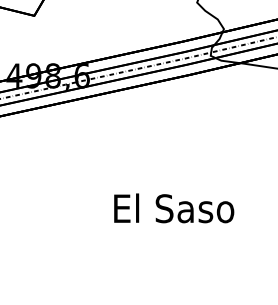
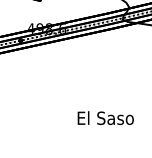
text: (173, 207) -> (105, 117), moved

